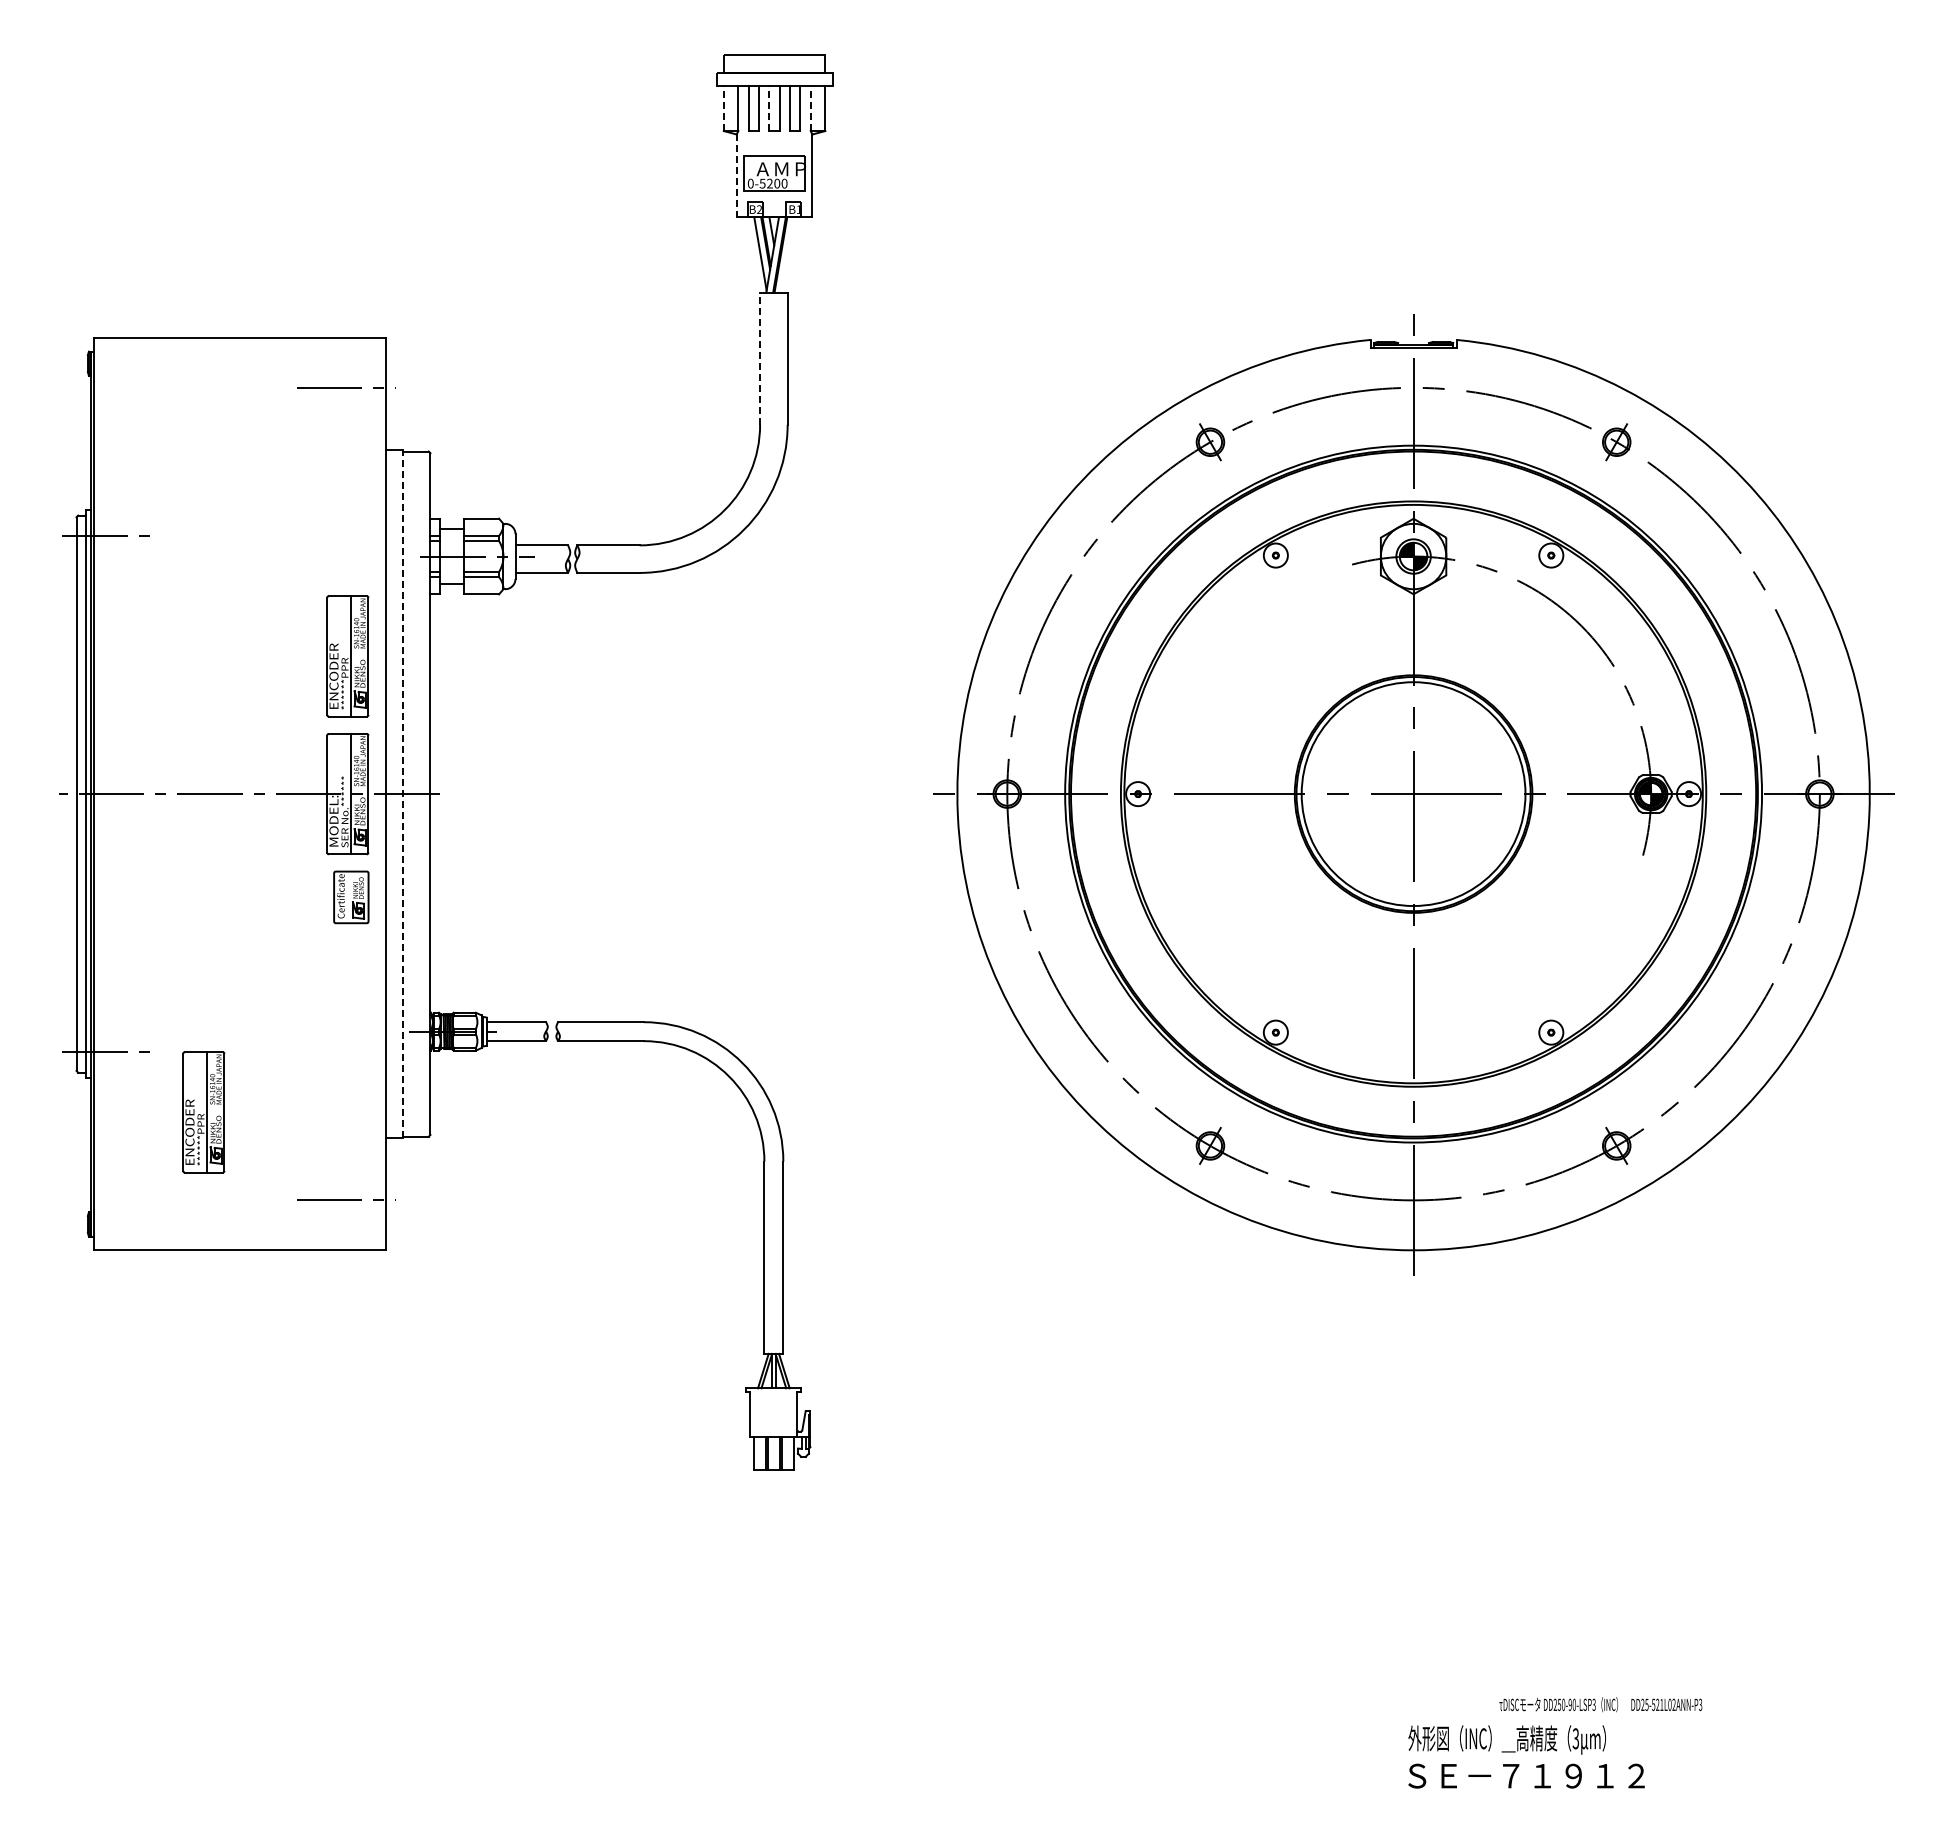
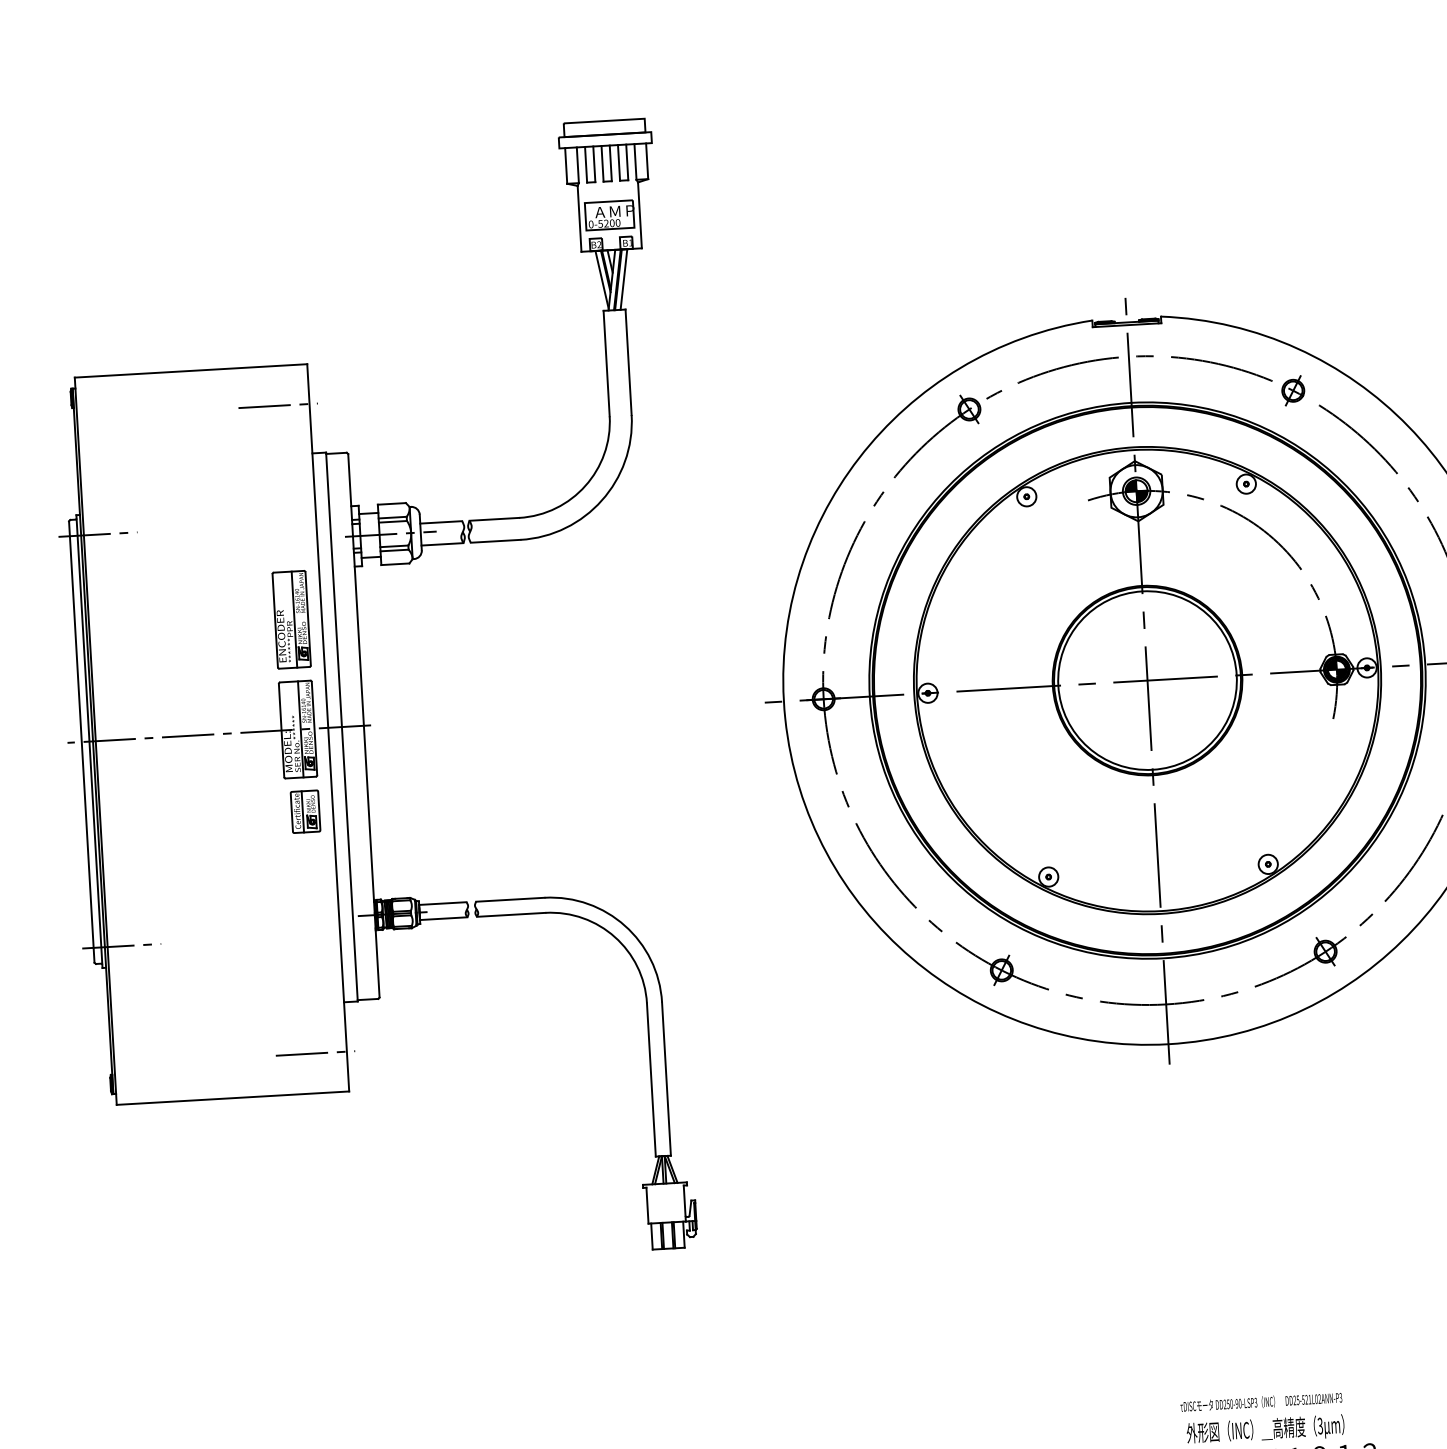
line: (723, 108) -> (565, 165), dashed -> solid
line: (769, 108) -> (602, 163), dashed -> solid
line: (810, 108) -> (635, 161), dashed -> solid
line: (736, 176) -> (579, 219), dashed -> solid
line: (787, 254) -> (623, 279), added
line: (760, 358) -> (606, 363), dashed -> solid
line: (402, 793) -> (341, 726), dashed -> solid
line: (347, 897) -> (302, 812), added
part: (203, 1112) -> (197, 989), removed
text: (1600, 1704) -> (1261, 1402), moved

